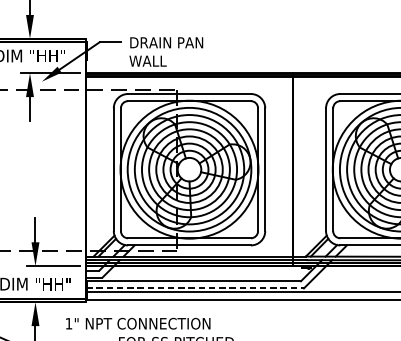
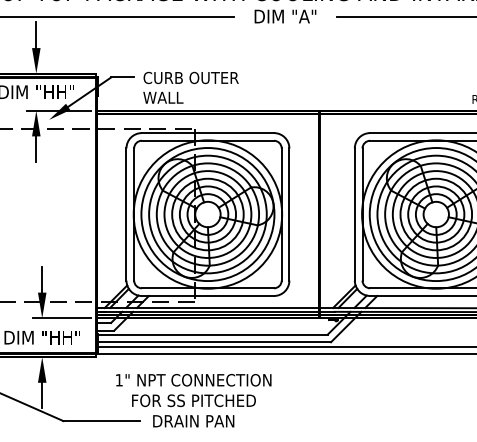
text: (173, 42) -> (190, 77), DRAIN PAN -> CURB OUTER
line: (195, 288) -> (214, 342), dashed -> solid
text: (137, 323) -> (193, 380), moved

